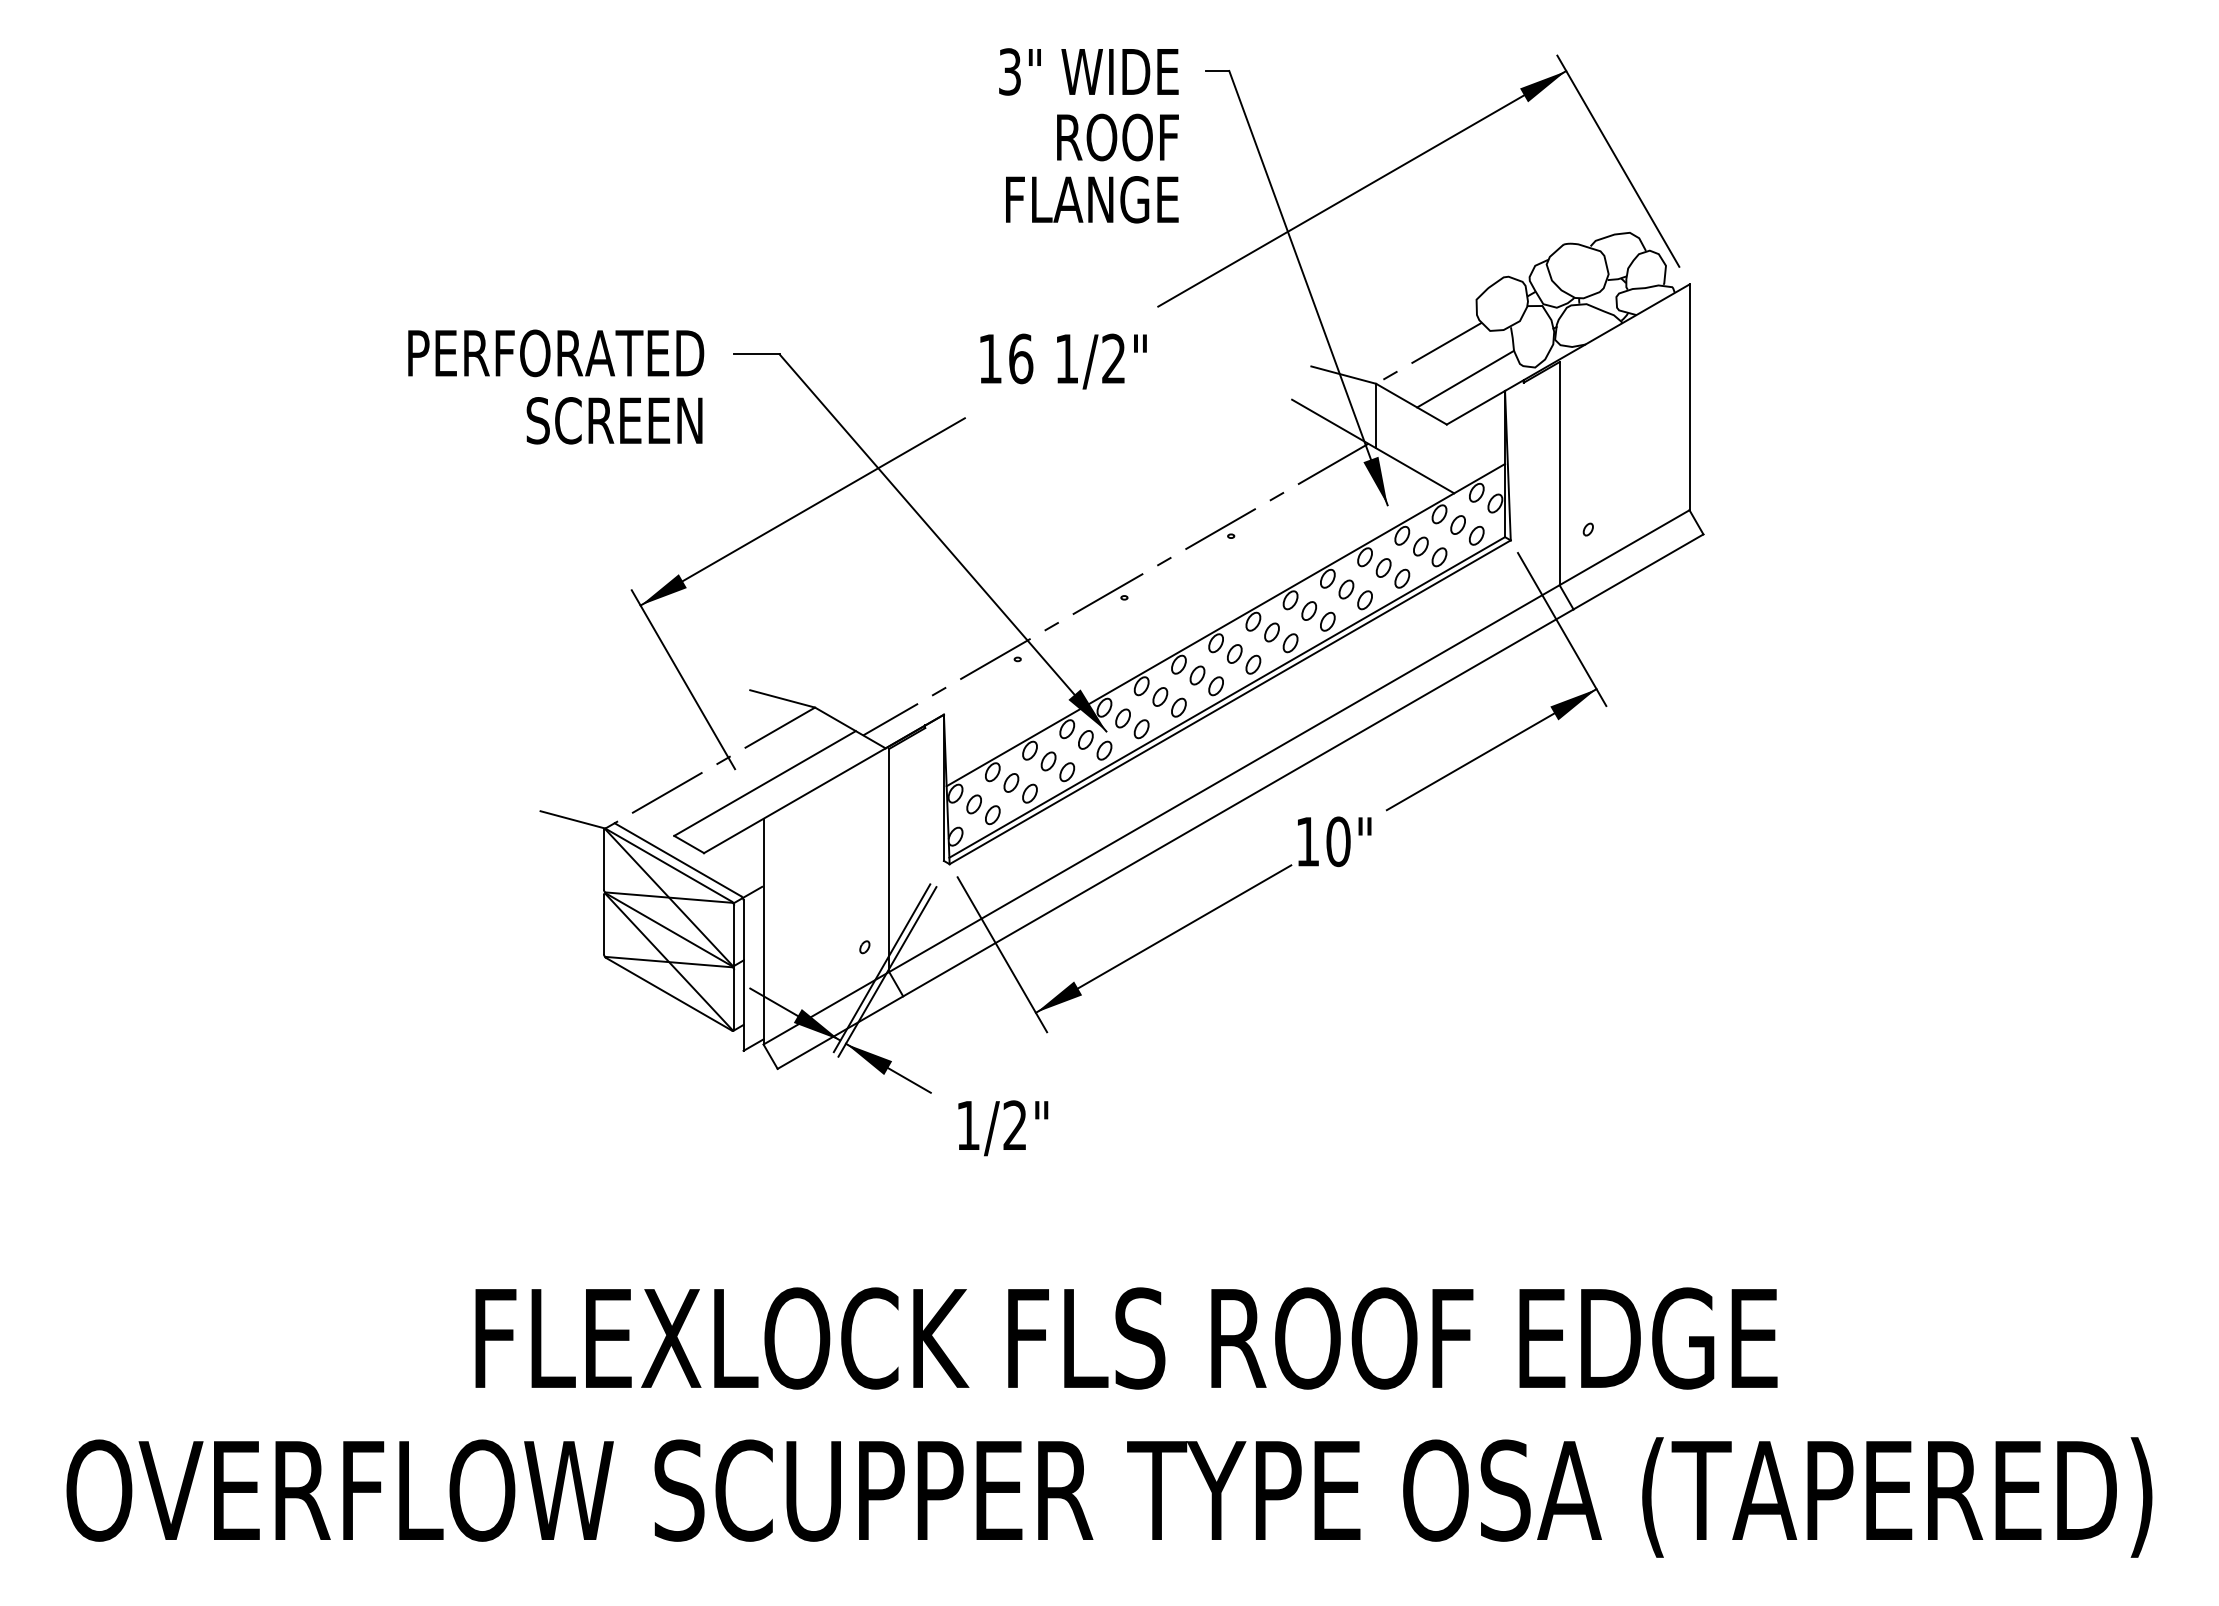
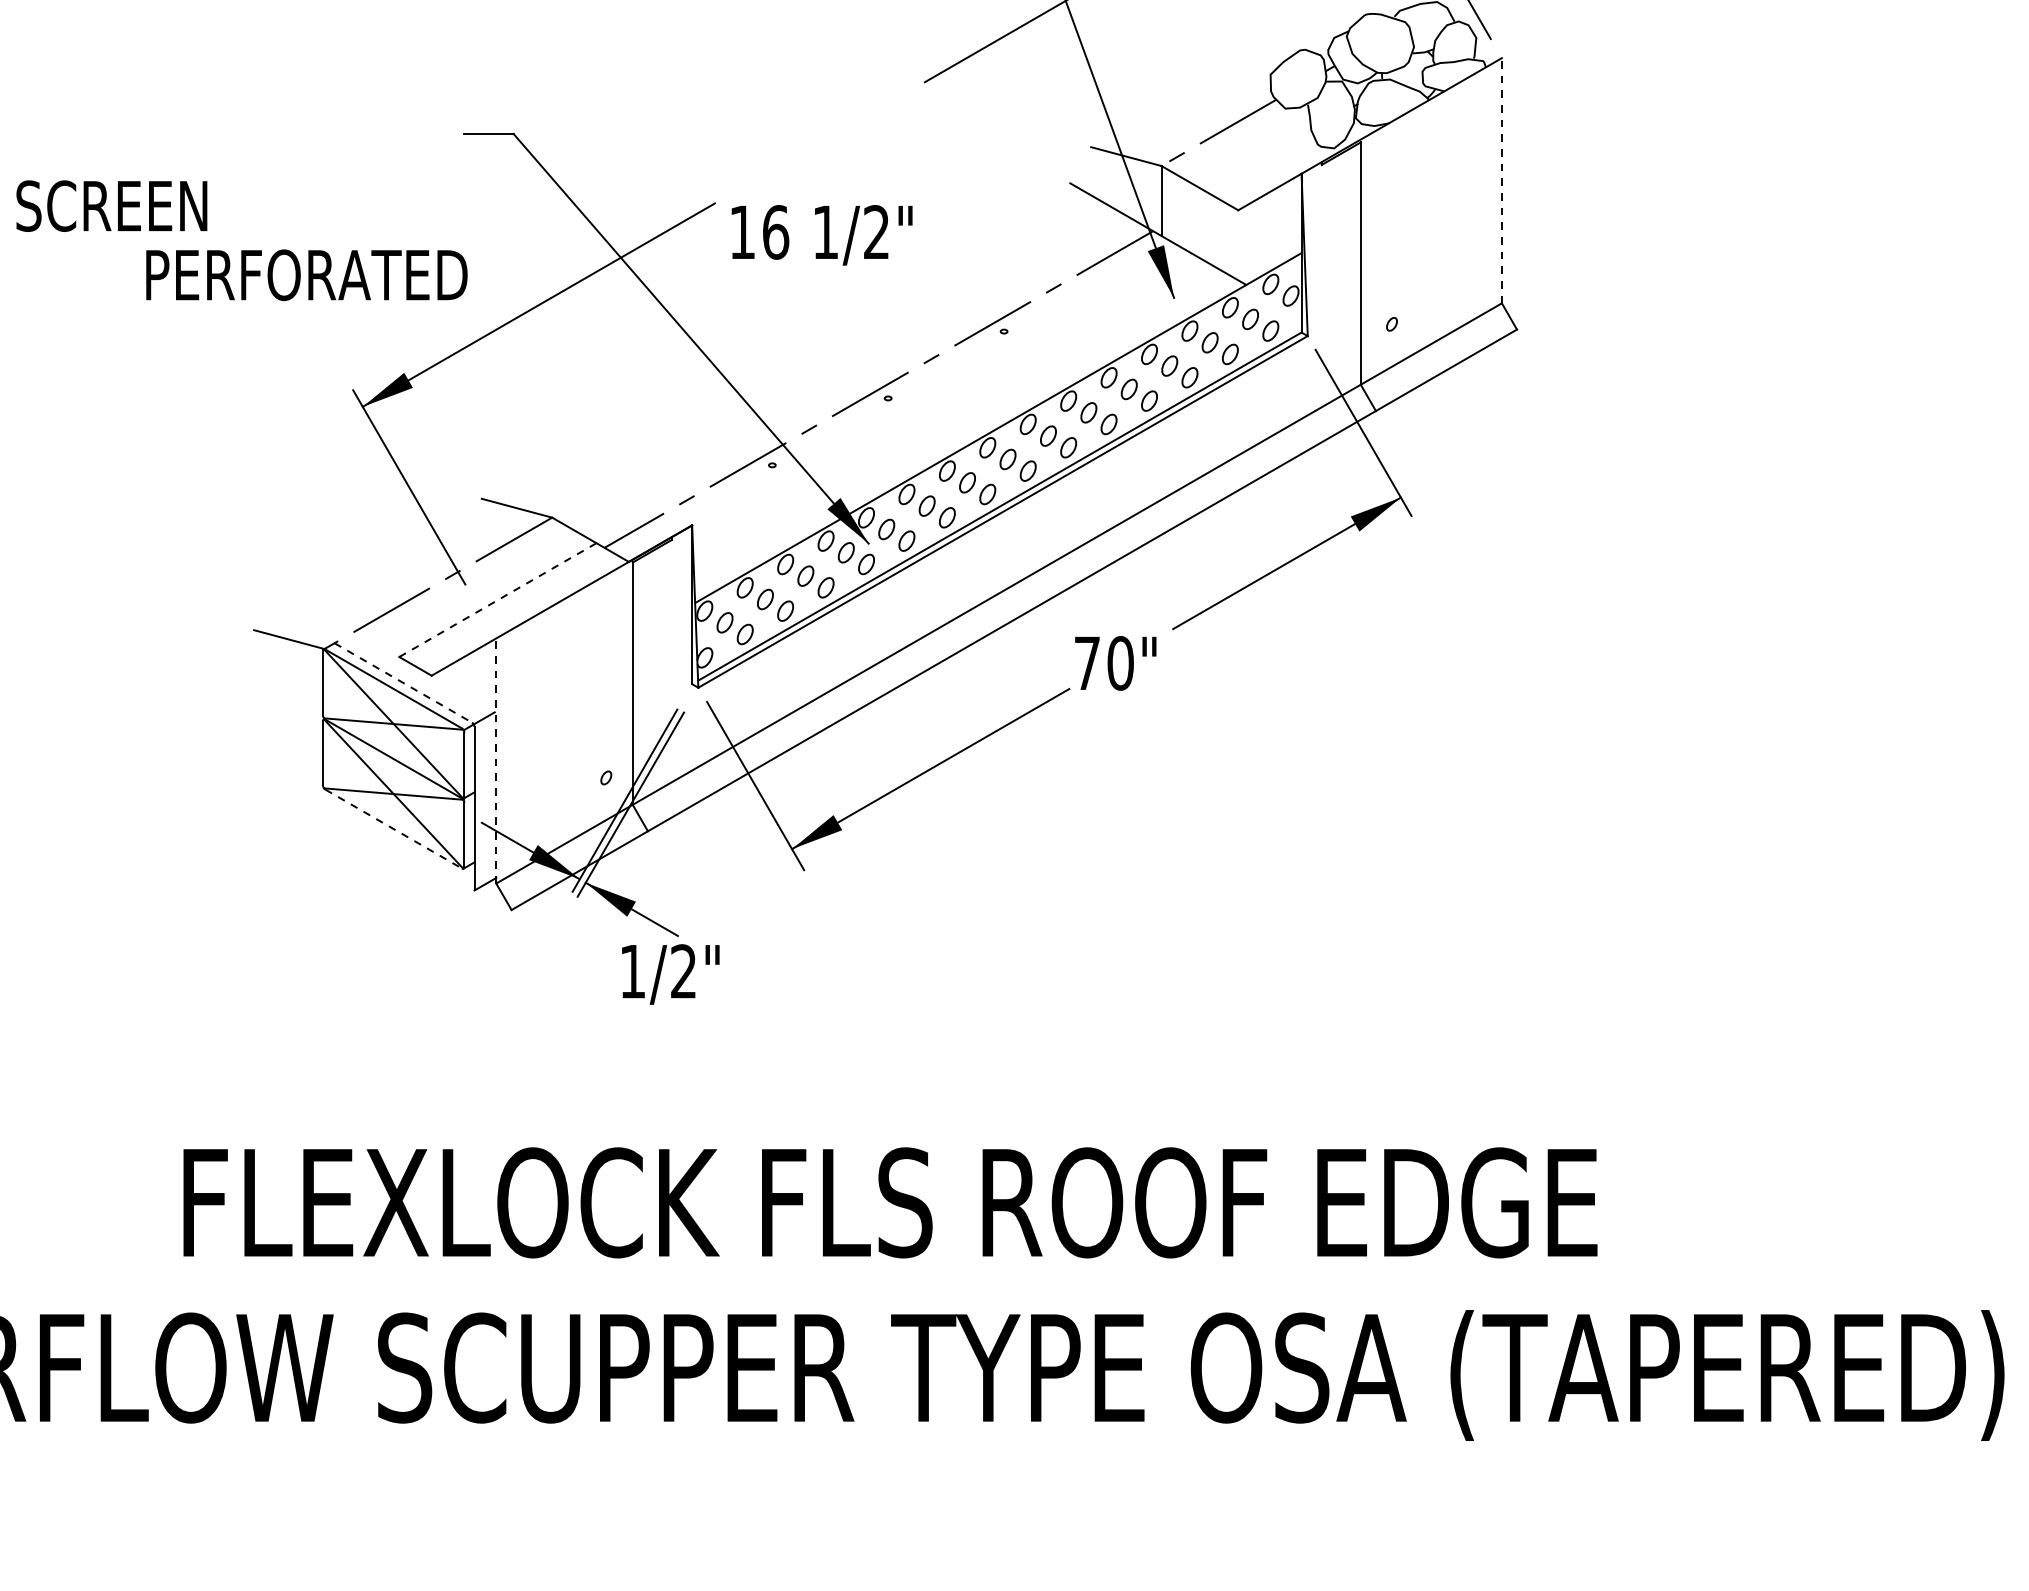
text: (556, 353) -> (307, 275), moved
text: (1063, 361) -> (822, 235), moved
line: (1465, 378) -> (1258, 160), removed
line: (1689, 397) -> (1501, 180), solid -> dashed
text: (614, 420) -> (111, 205), moved
line: (765, 783) -> (498, 600), solid -> dashed
text: (1307, 841) -> (1087, 663), 10" -> 70"
line: (678, 860) -> (403, 683), solid -> dashed
line: (763, 931) -> (496, 760), solid -> dashed
line: (669, 994) -> (394, 829), solid -> dashed
text: (1003, 1128) -> (671, 974), moved

